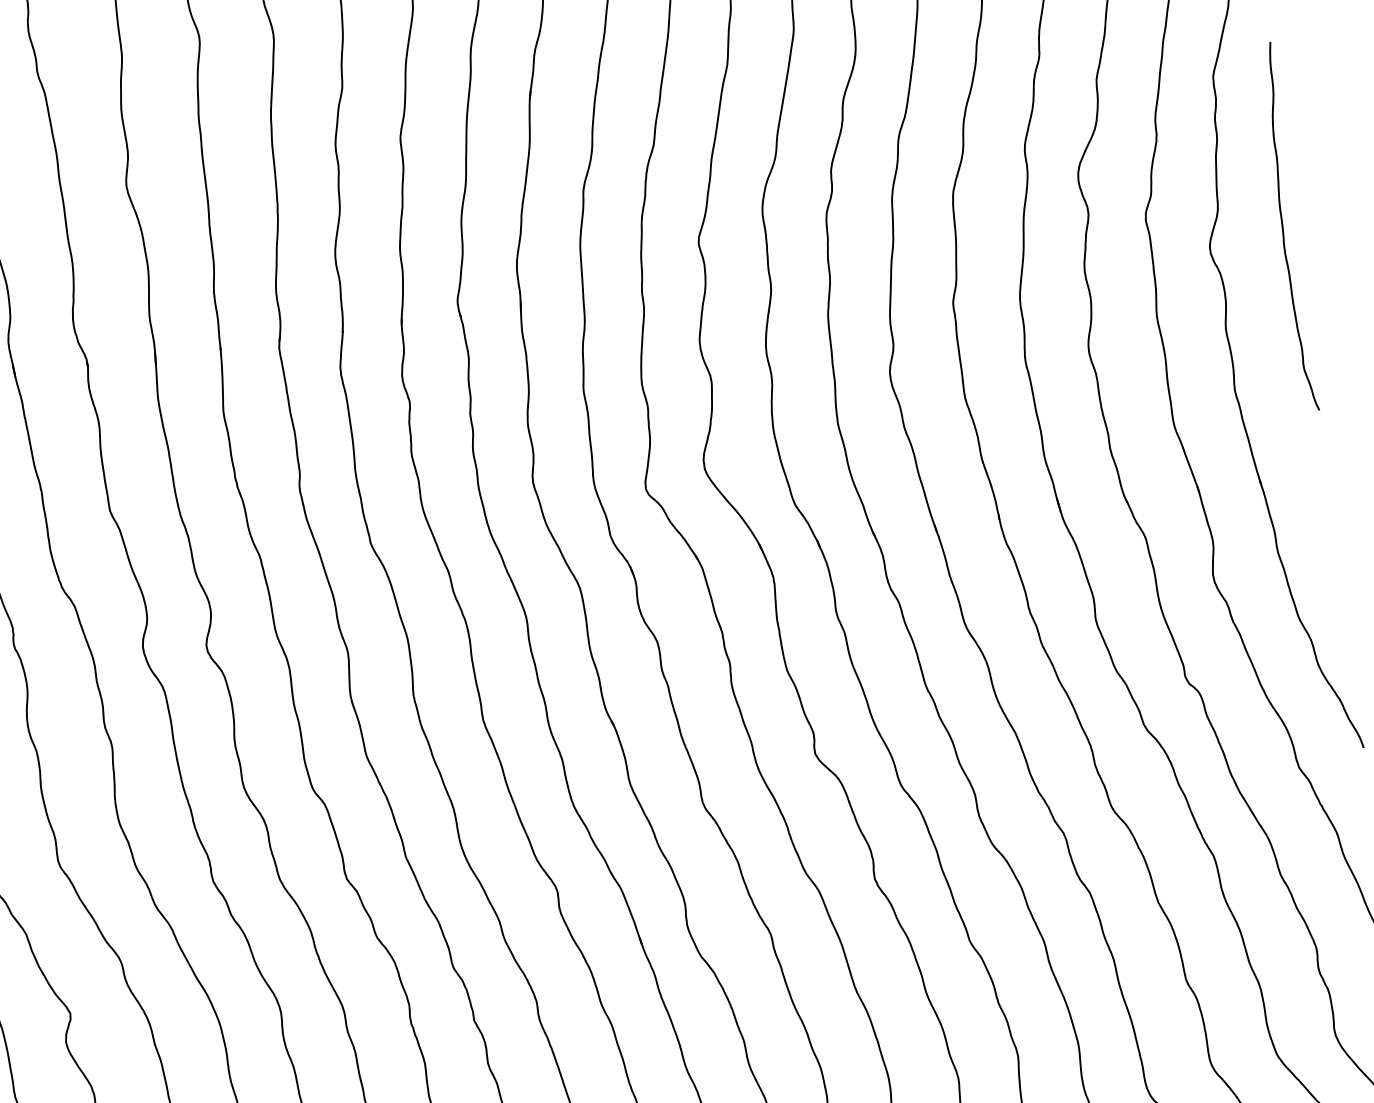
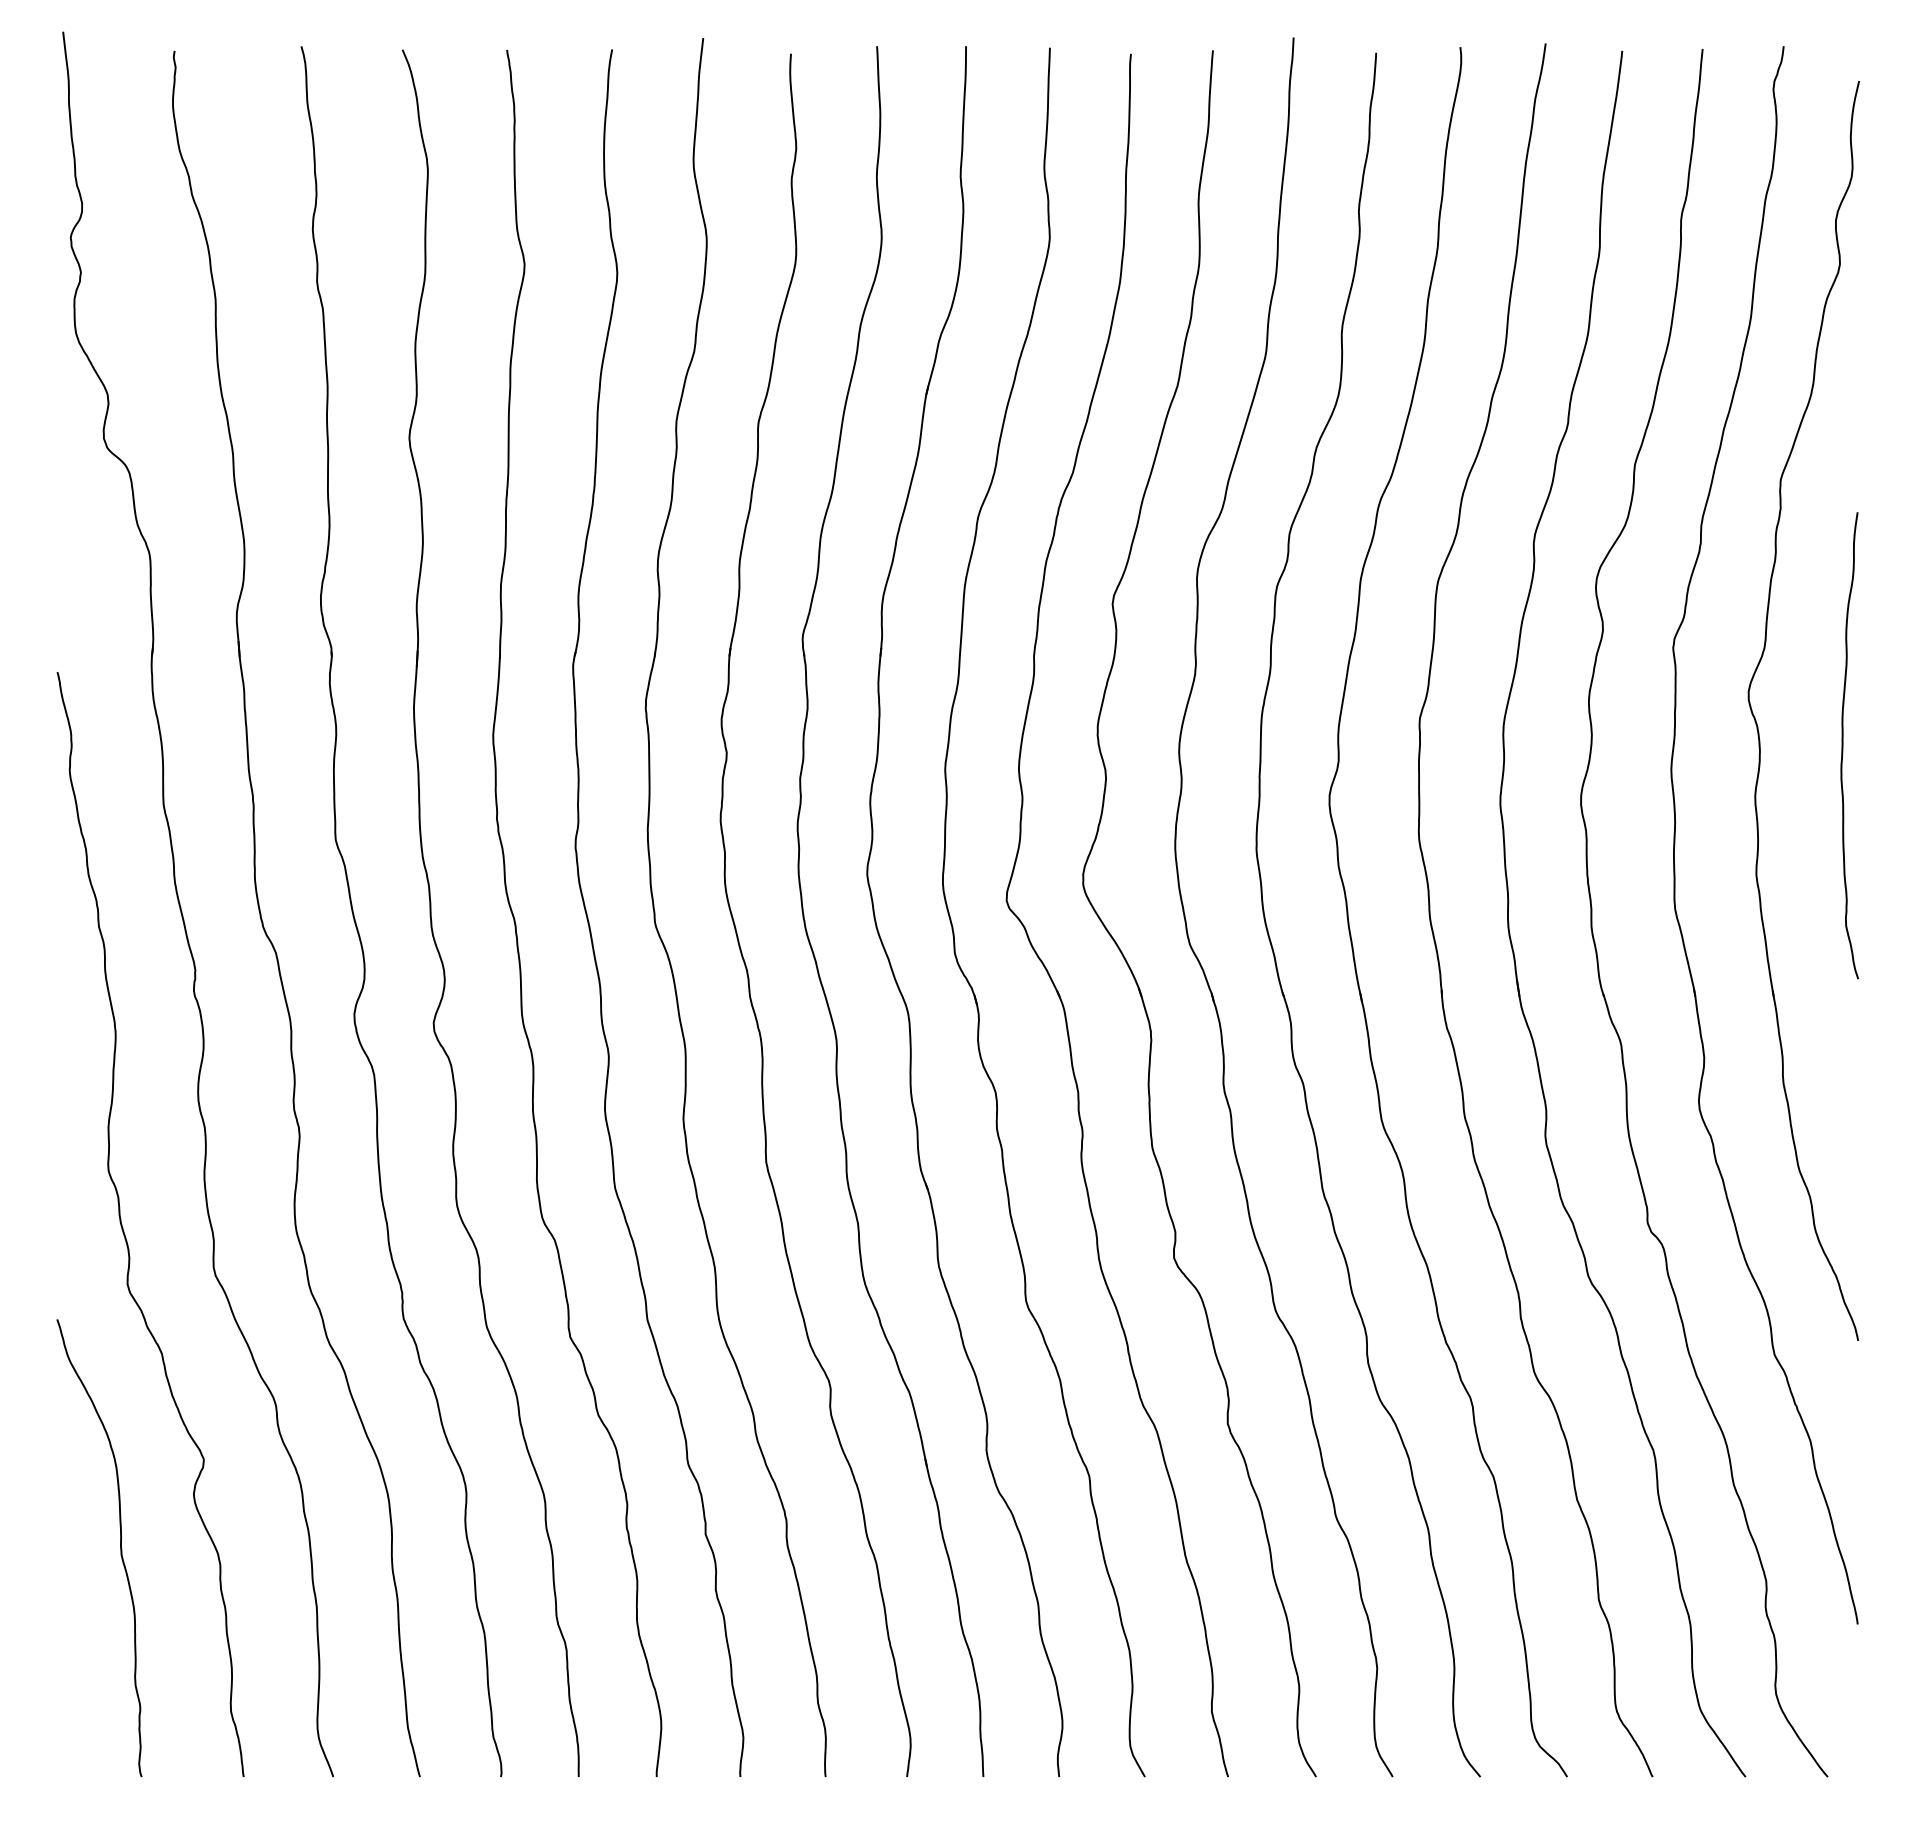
curve: (1283, 227) -> (1843, 745), moved

